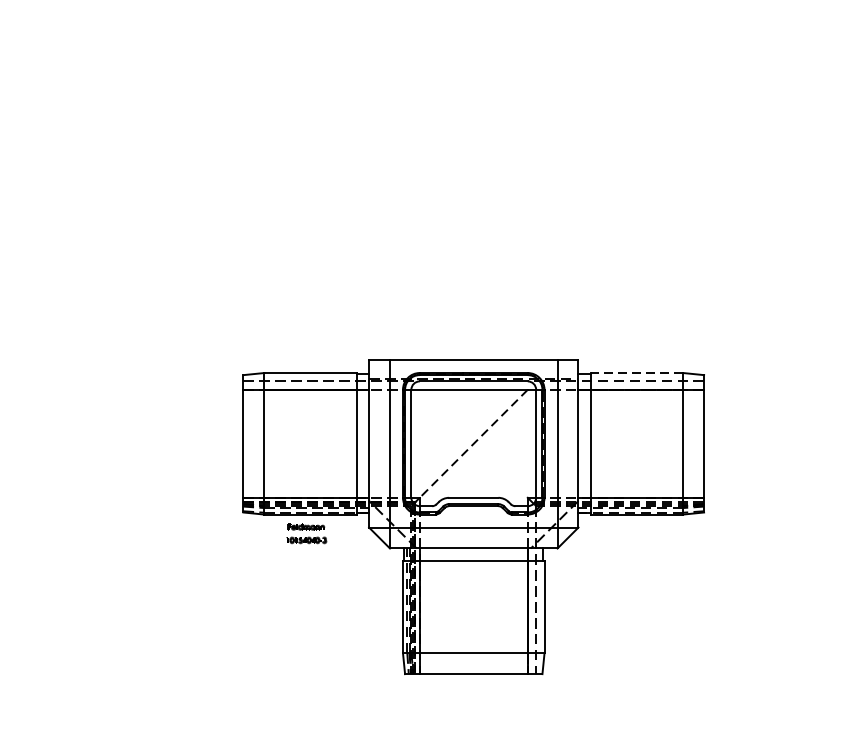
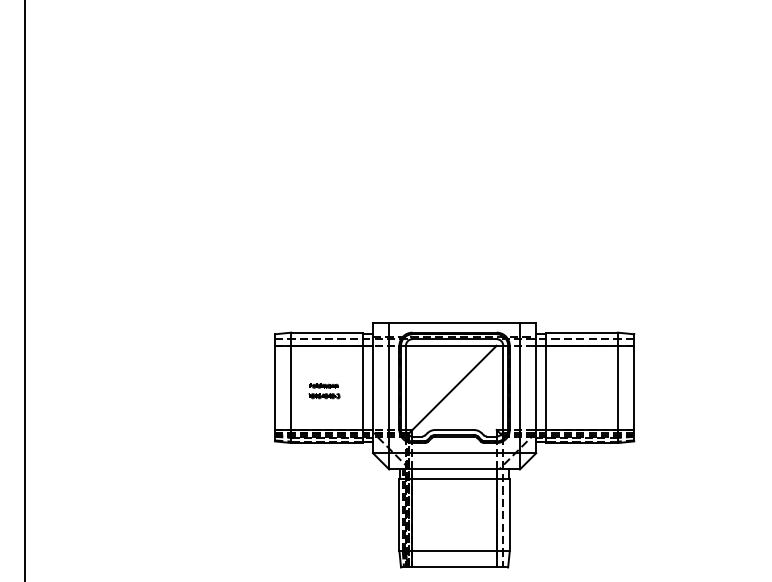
line: (636, 372) -> (581, 332), dashed -> solid
line: (473, 443) -> (454, 387), dashed -> solid
part: (306, 534) -> (324, 391), moved

